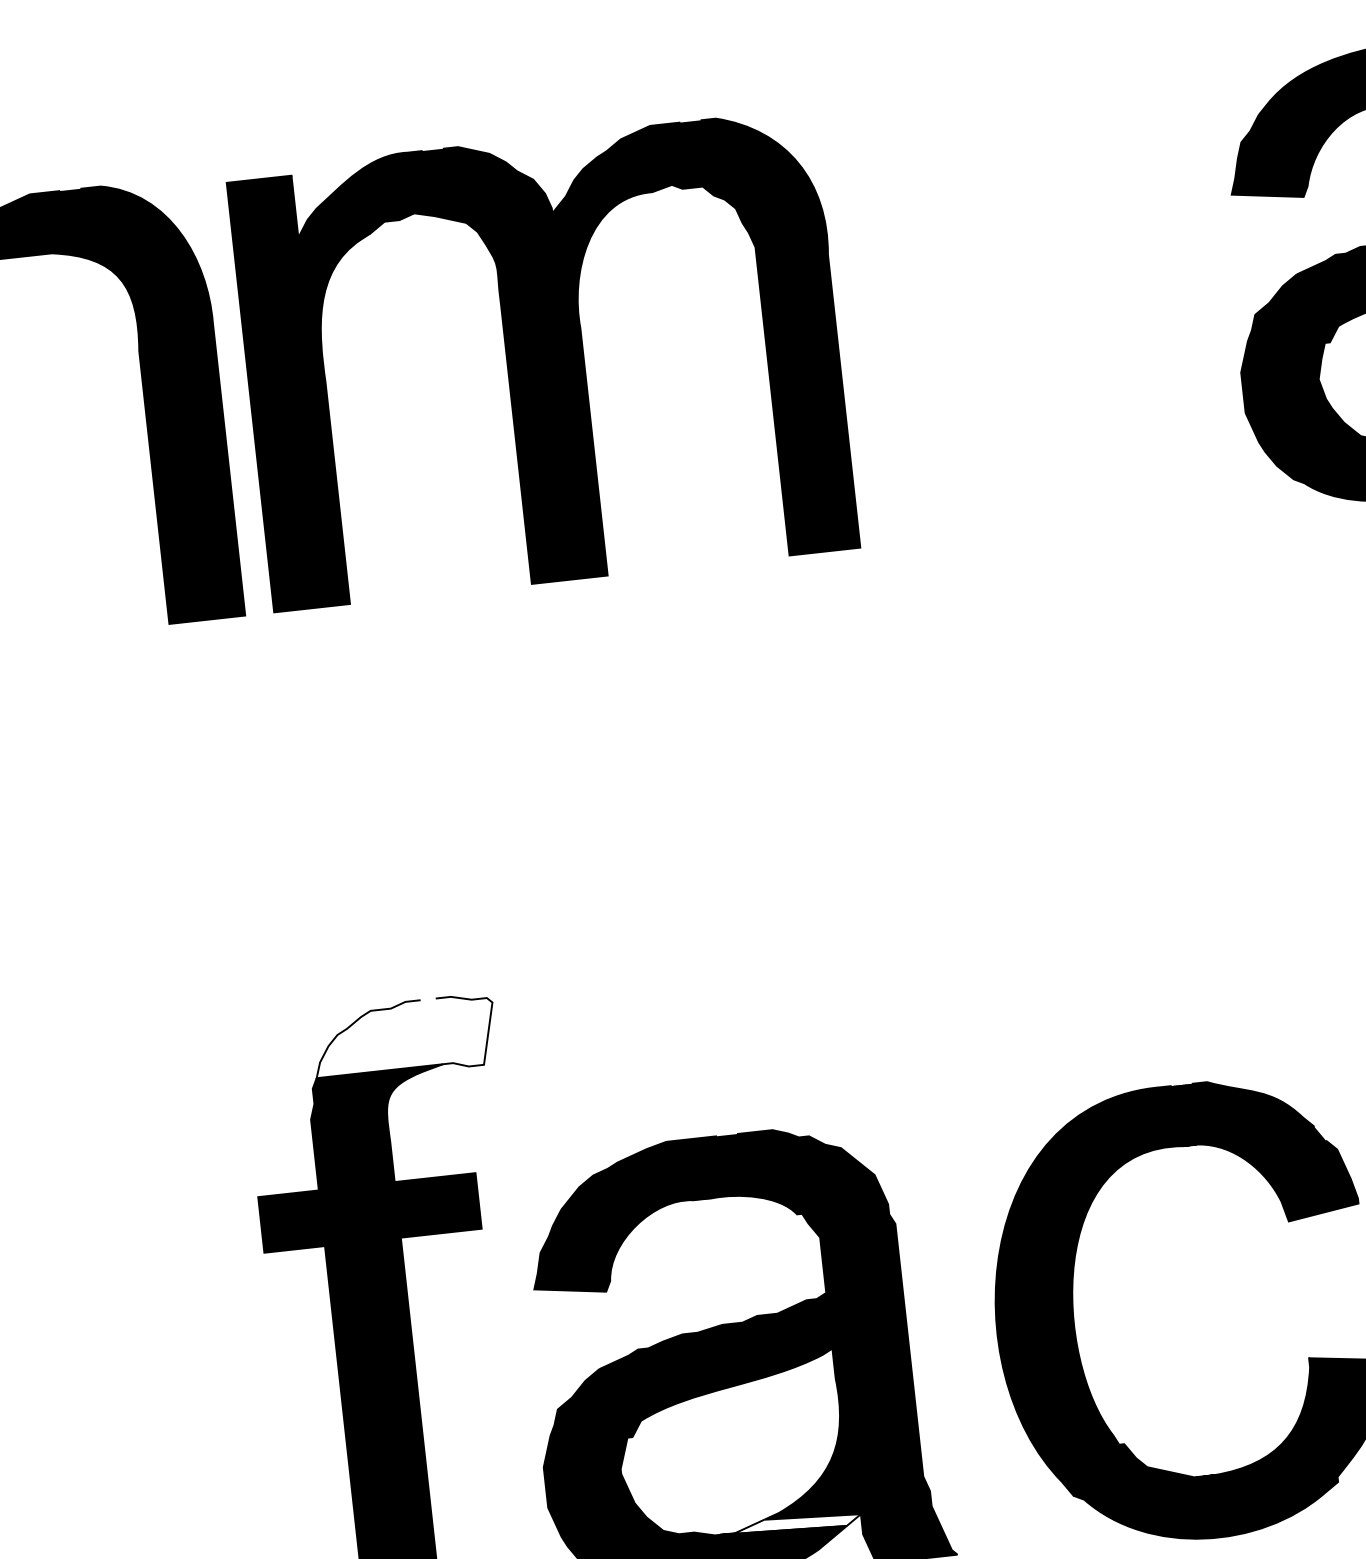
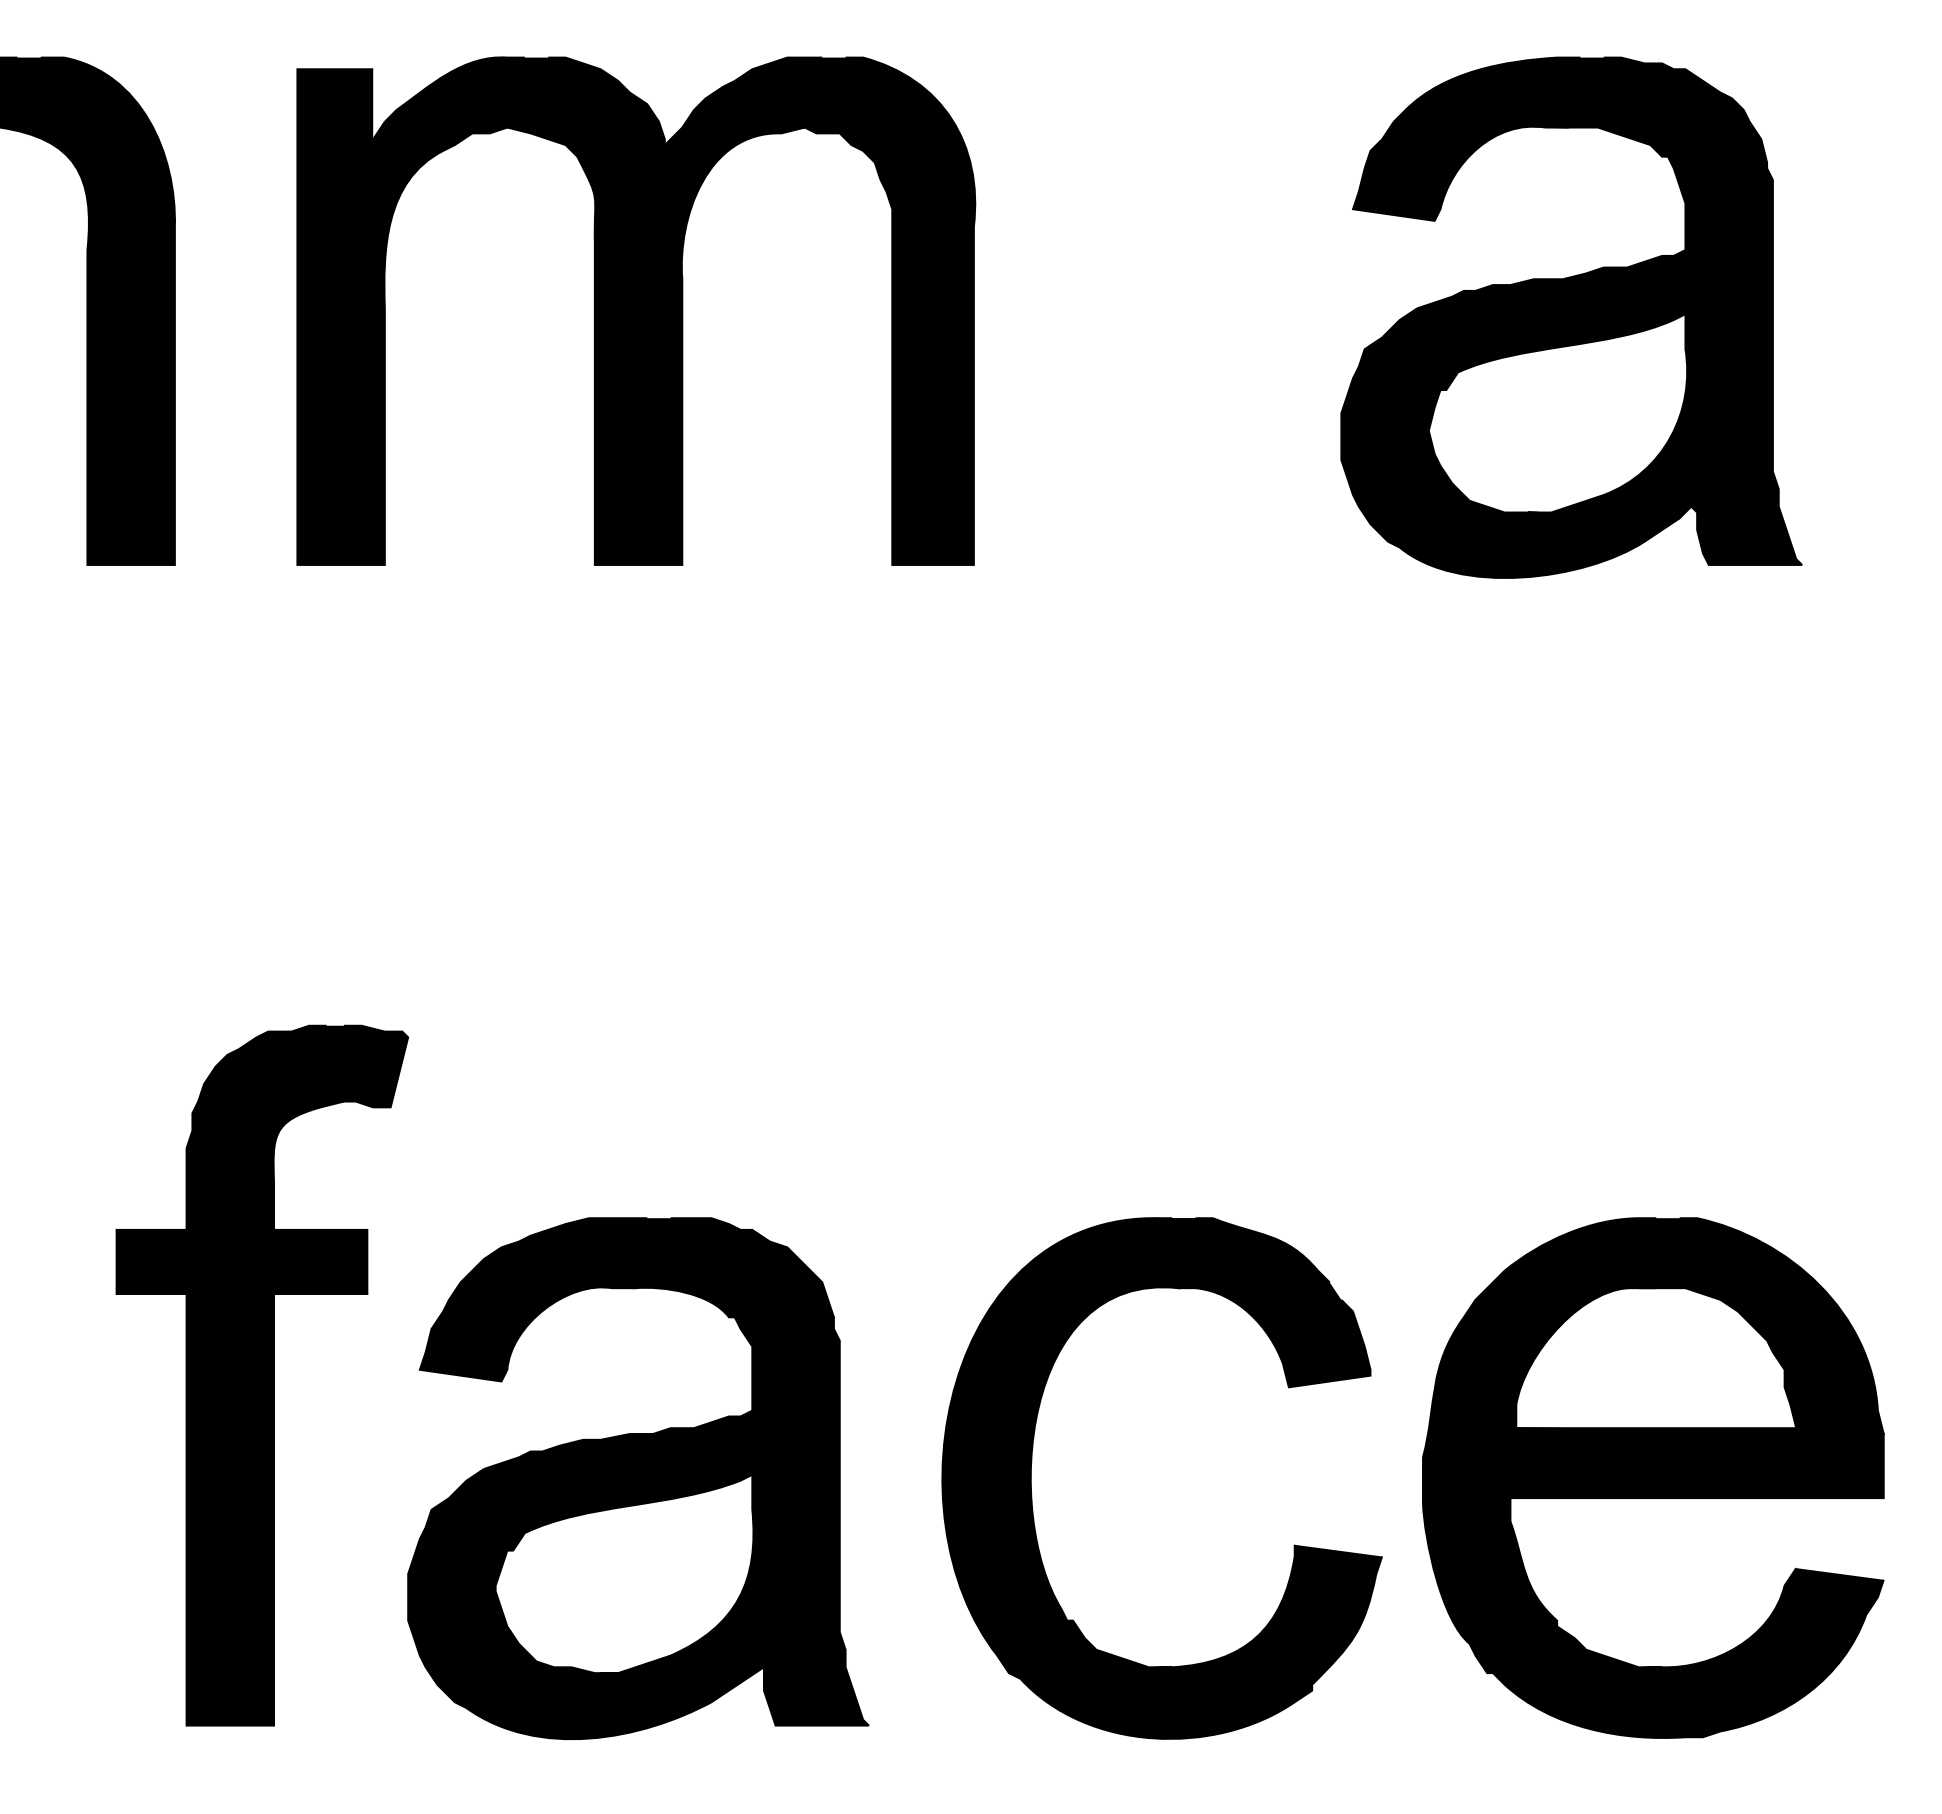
part: (543, 359) -> (636, 310), moved
fill: (404, 1037) -> (303, 1066), added
fill: (789, 1523) -> (681, 1669), added

